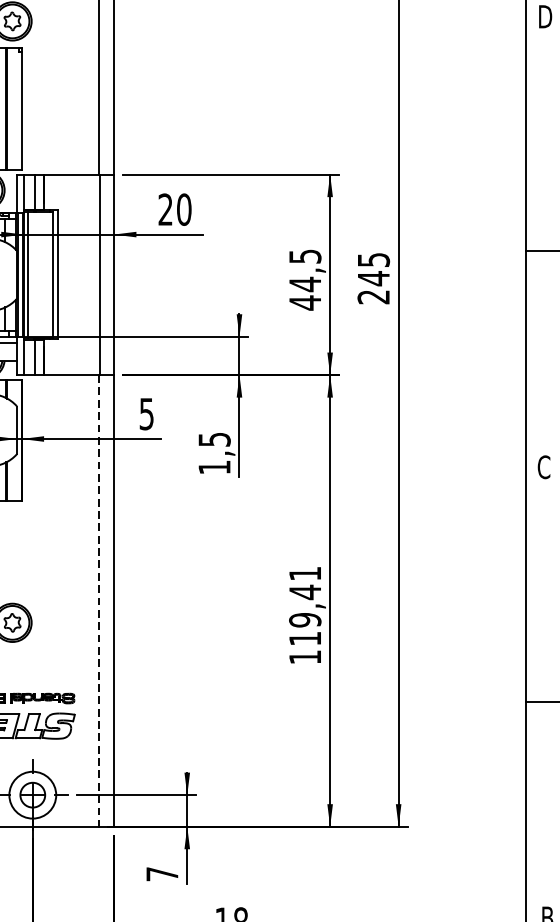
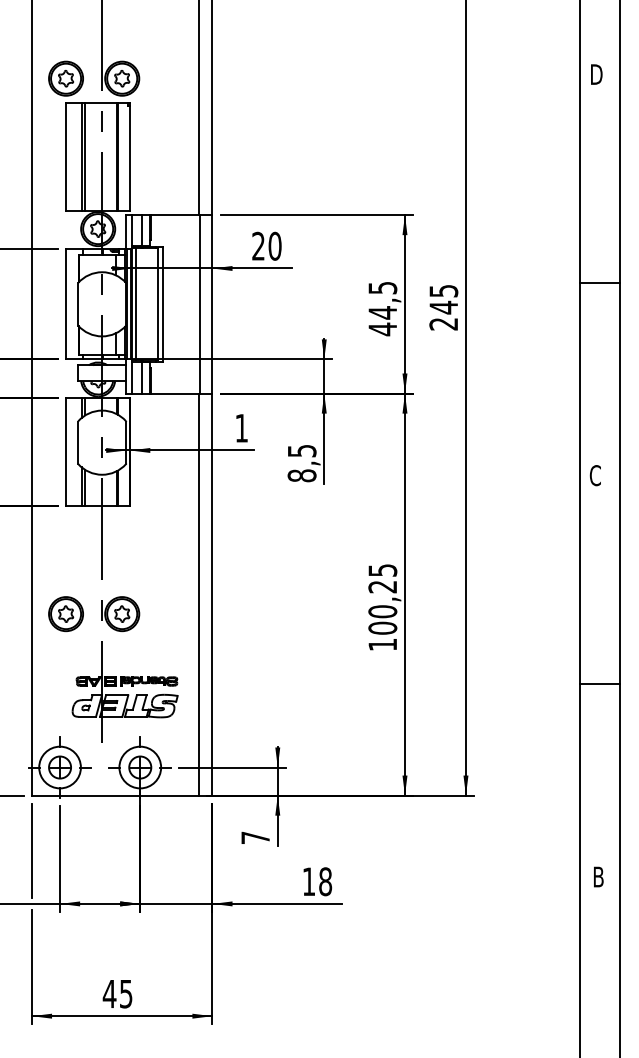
text: (146, 414) -> (241, 428), 5 -> 1
text: (213, 467) -> (301, 475), 1,5 -> 8,5
line: (99, 601) -> (199, 595), dashed -> solid
text: (304, 606) -> (382, 599), 119,41 -> 100,25

